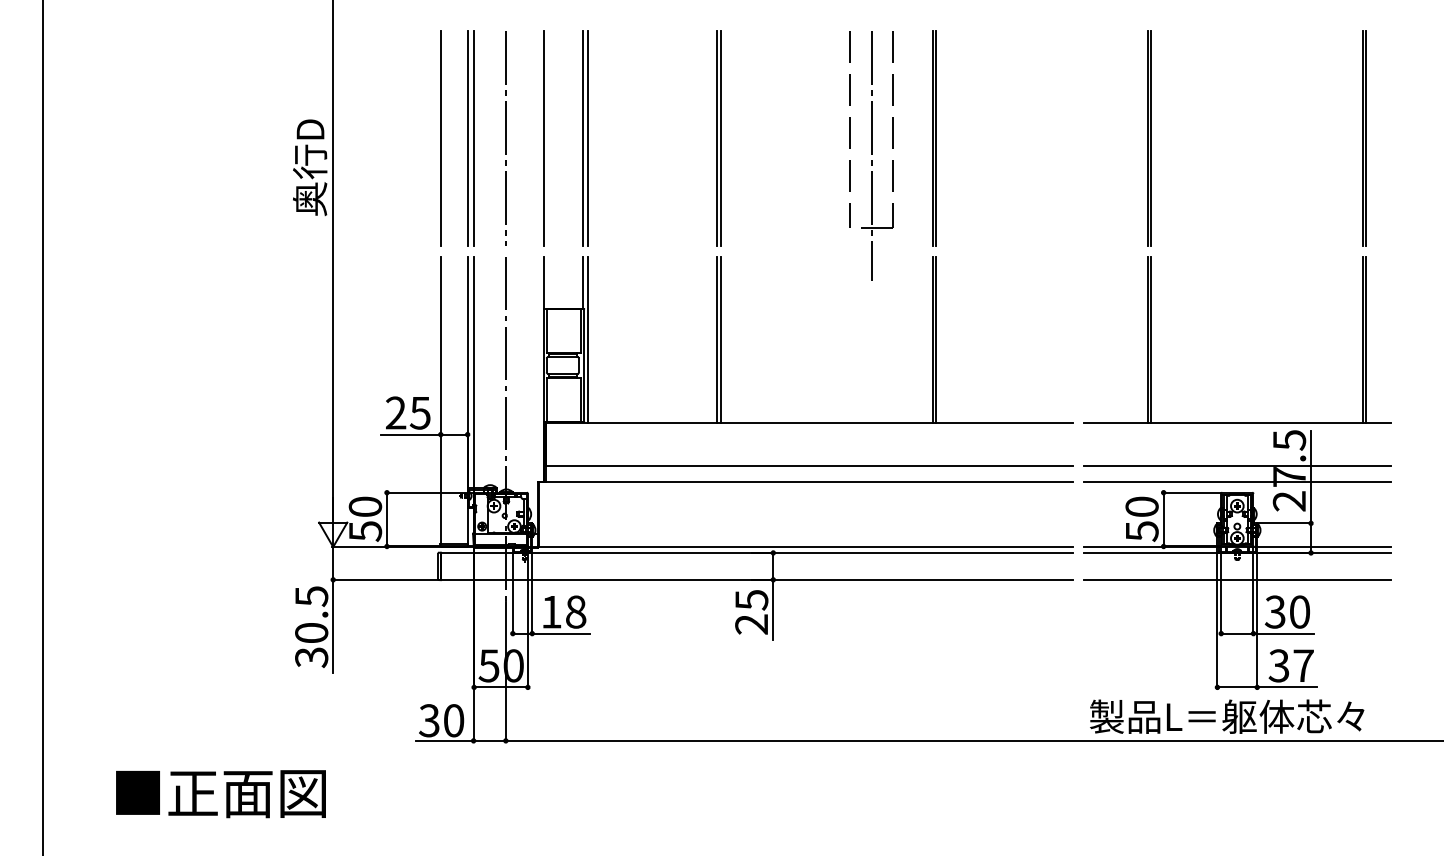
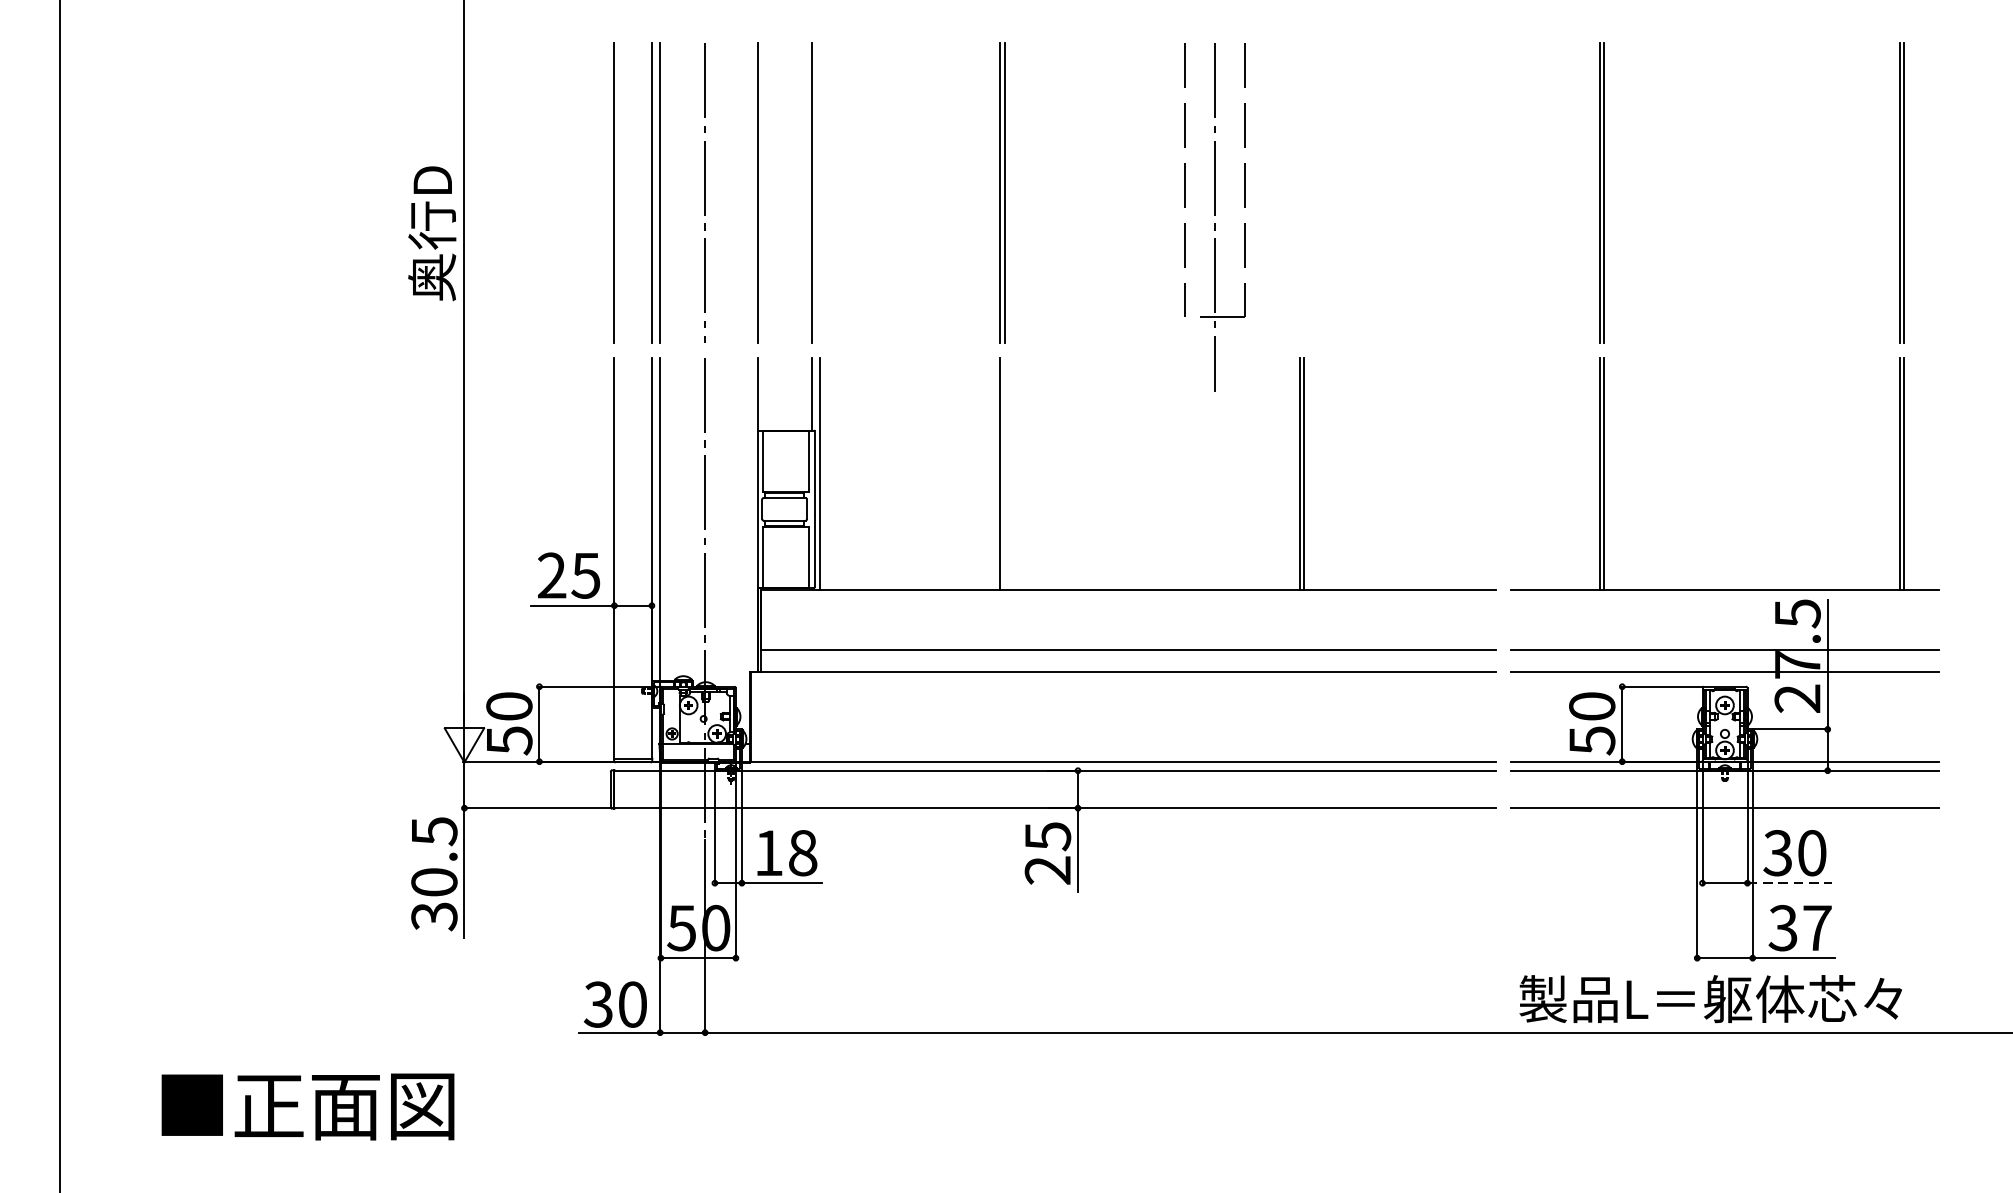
line: (588, 138) -> (820, 192), removed
line: (933, 138) -> (1301, 192), removed
line: (720, 339) -> (1004, 473), removed
line: (1284, 633) -> (1790, 883), solid -> dashed

